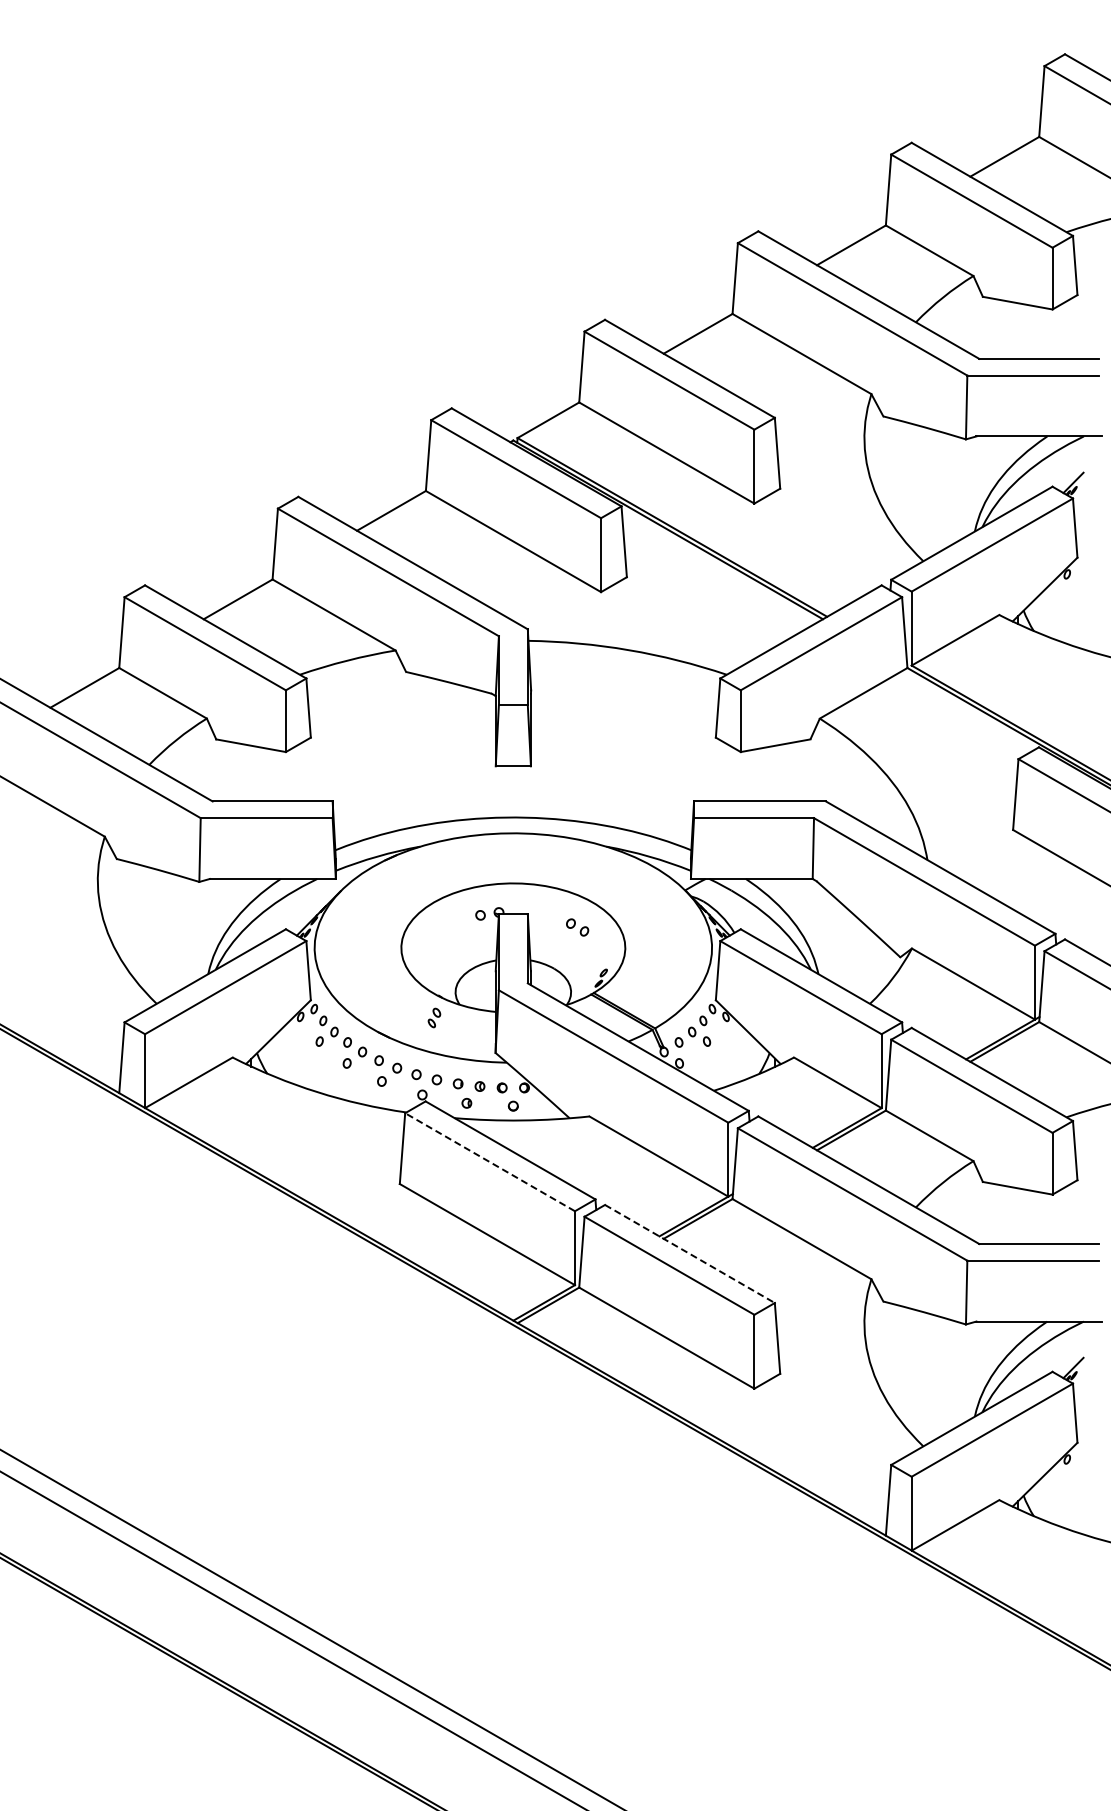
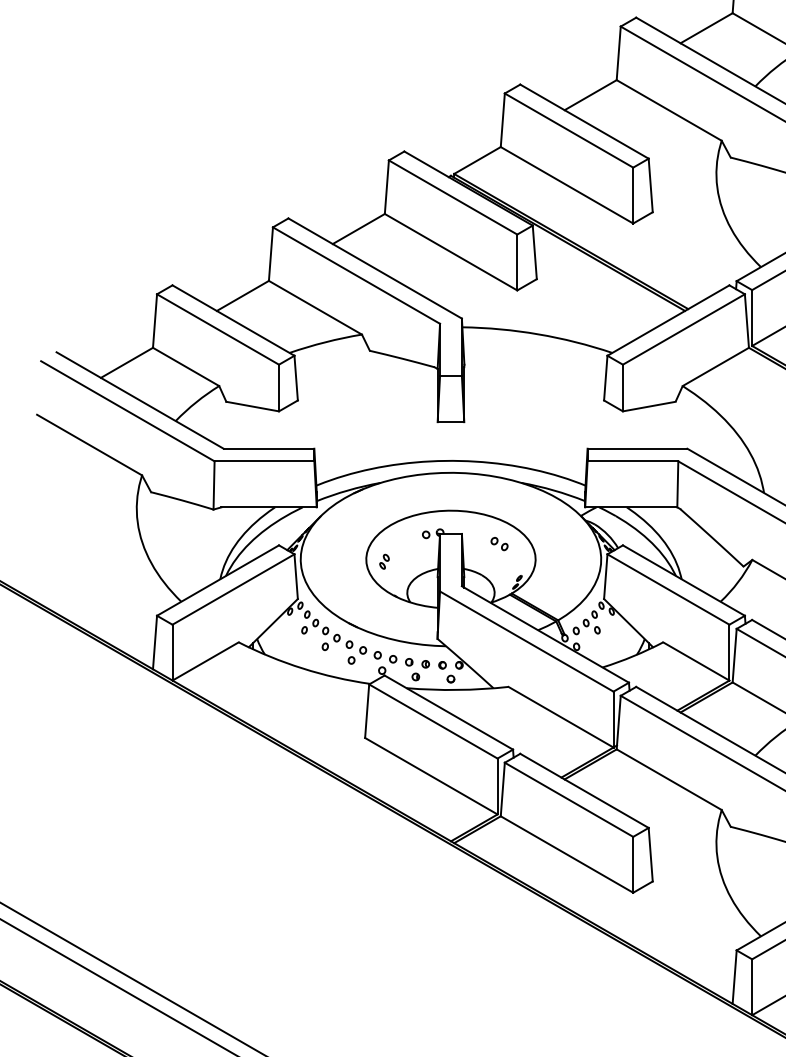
part: (434, 1017) -> (384, 561), moved
line: (489, 1161) -> (432, 720), dashed -> solid
line: (690, 1254) -> (584, 791), dashed -> solid

